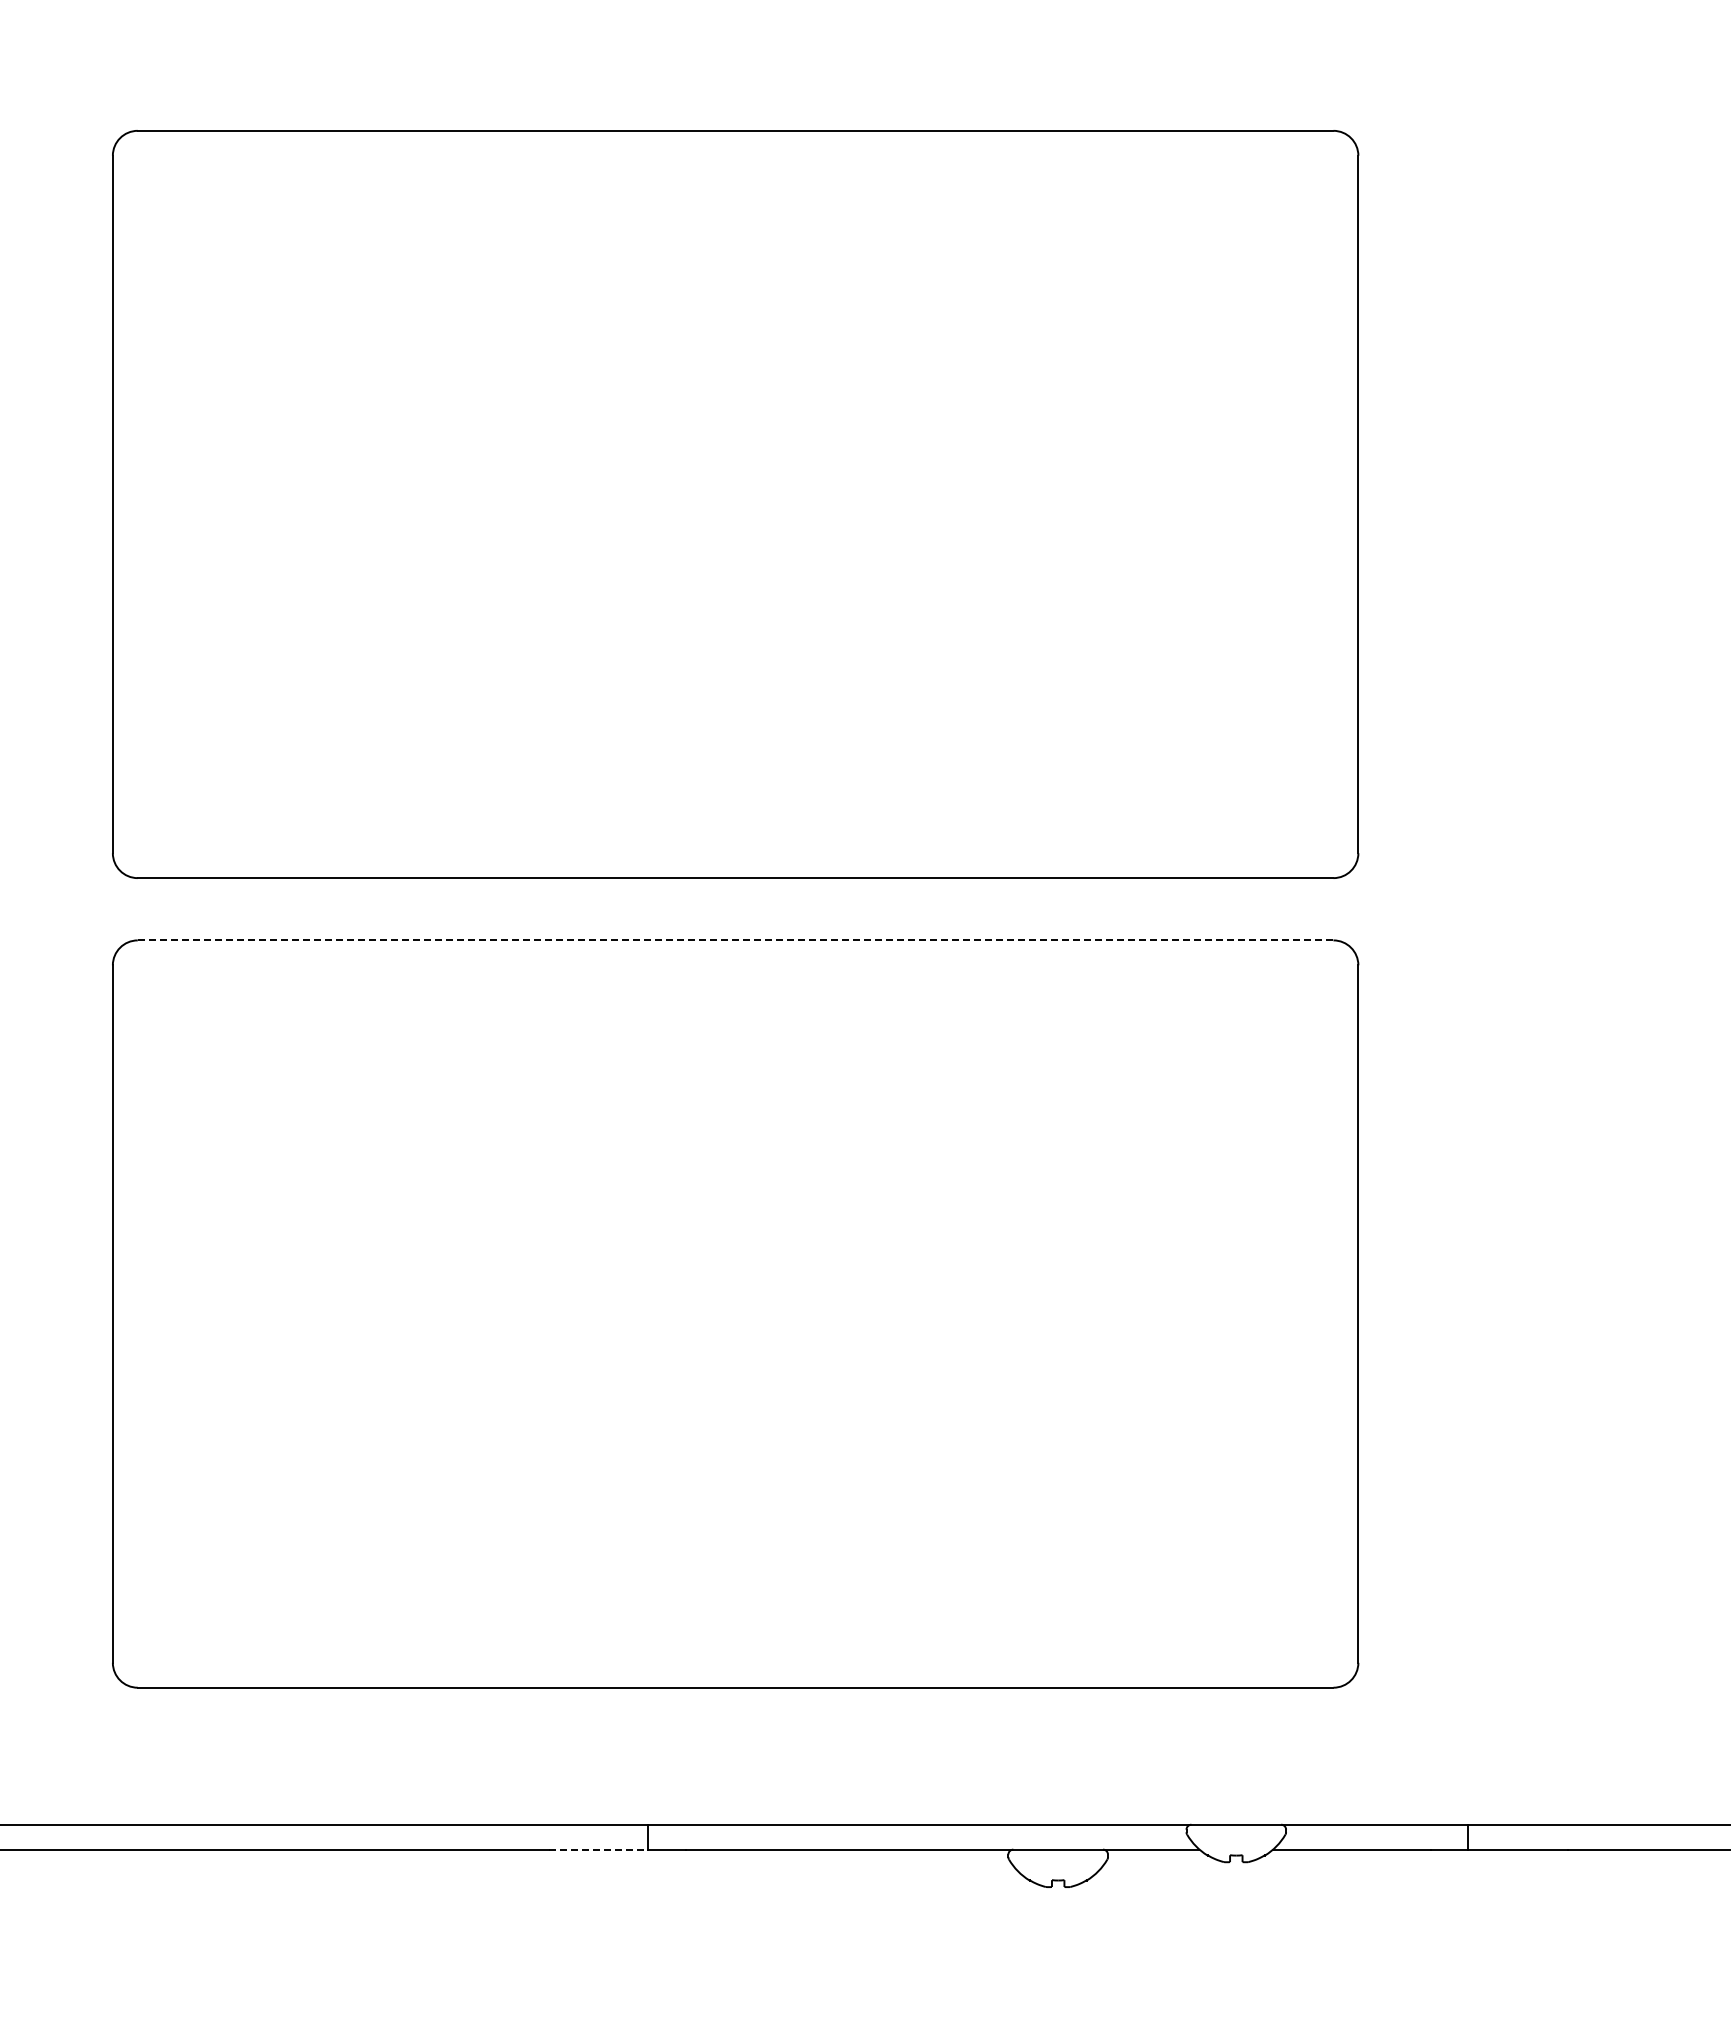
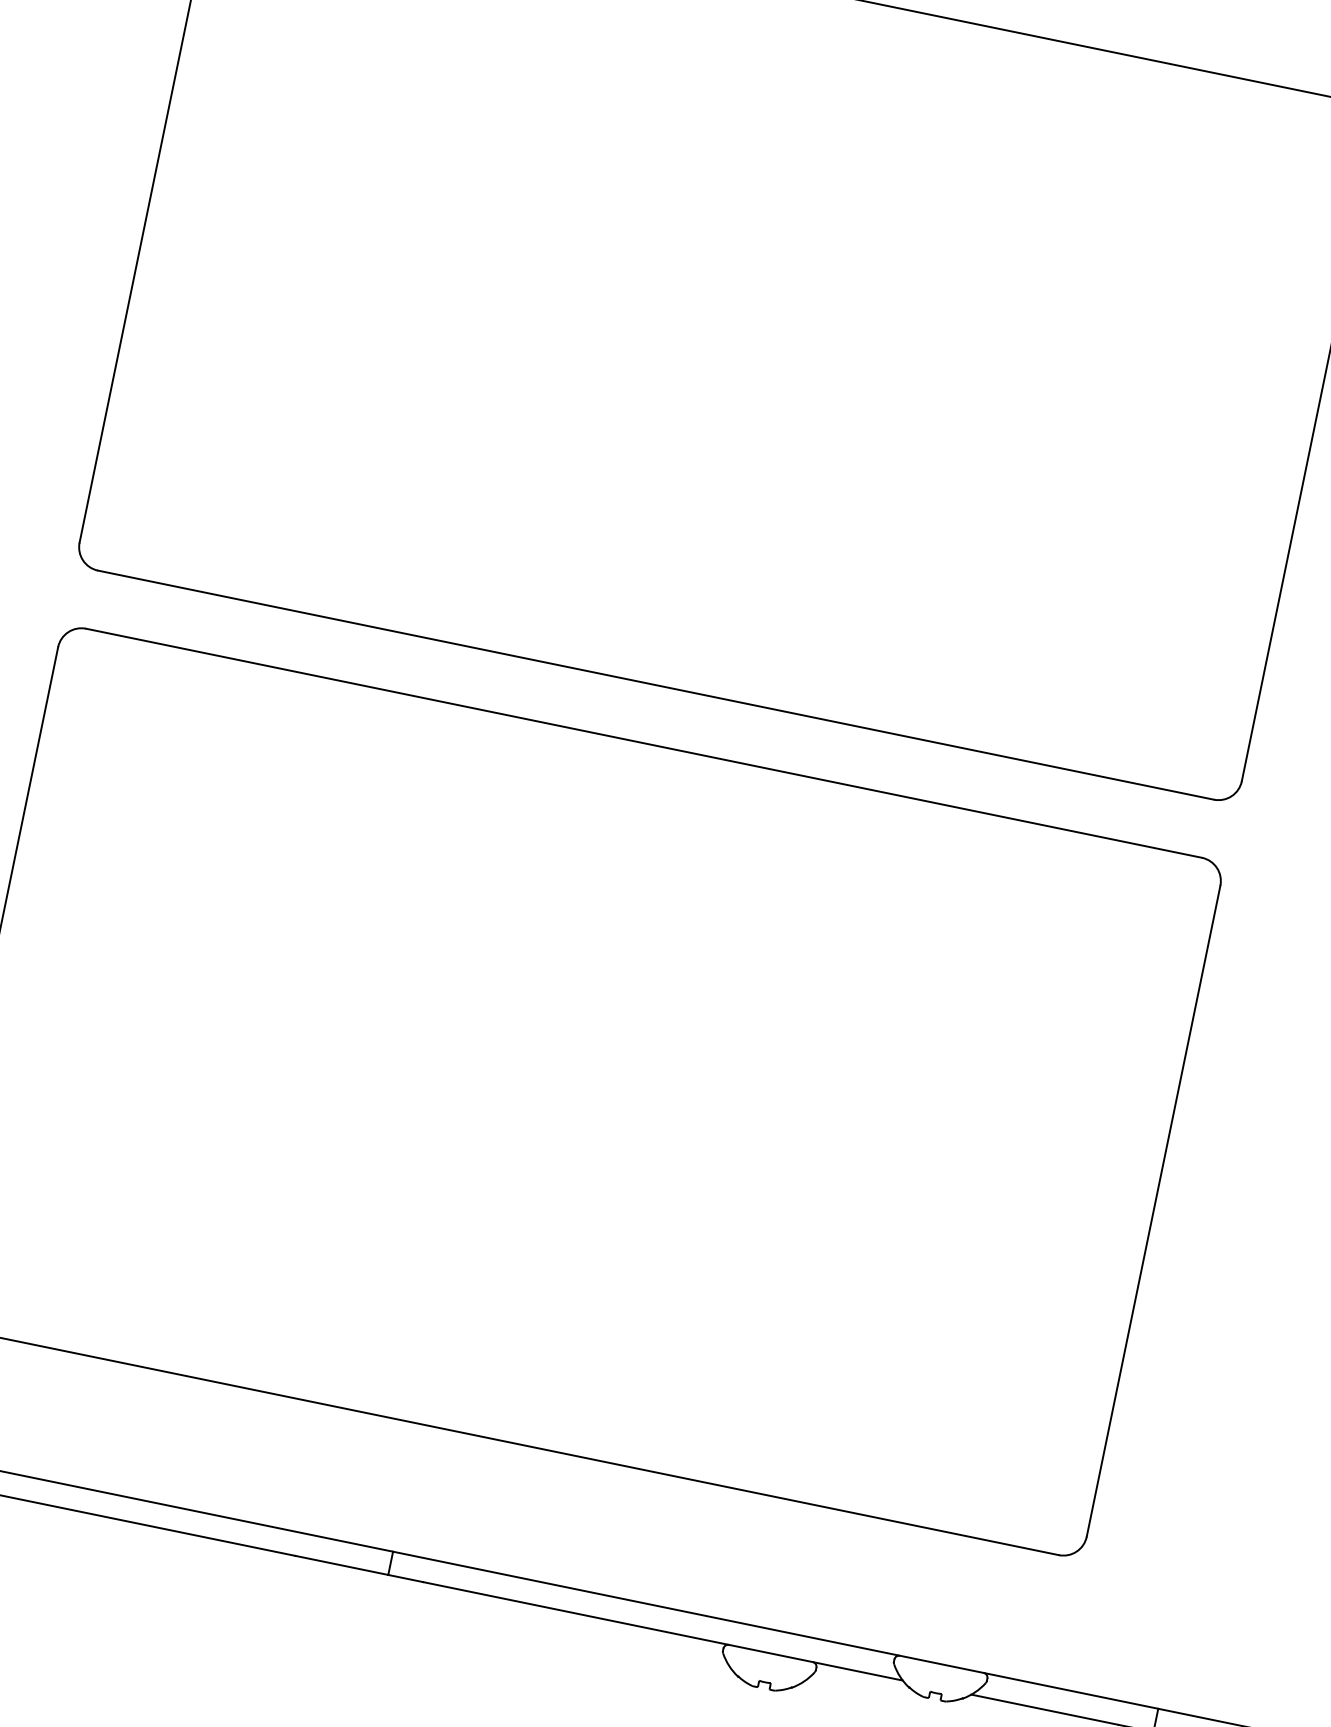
line: (735, 940) -> (643, 743), dashed -> solid
line: (598, 1849) -> (341, 1565), dashed -> solid

